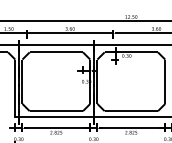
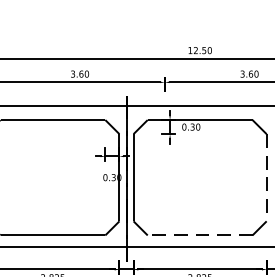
line: (165, 82) -> (267, 179), solid -> dashed
line: (131, 111) -> (200, 236), solid -> dashed

